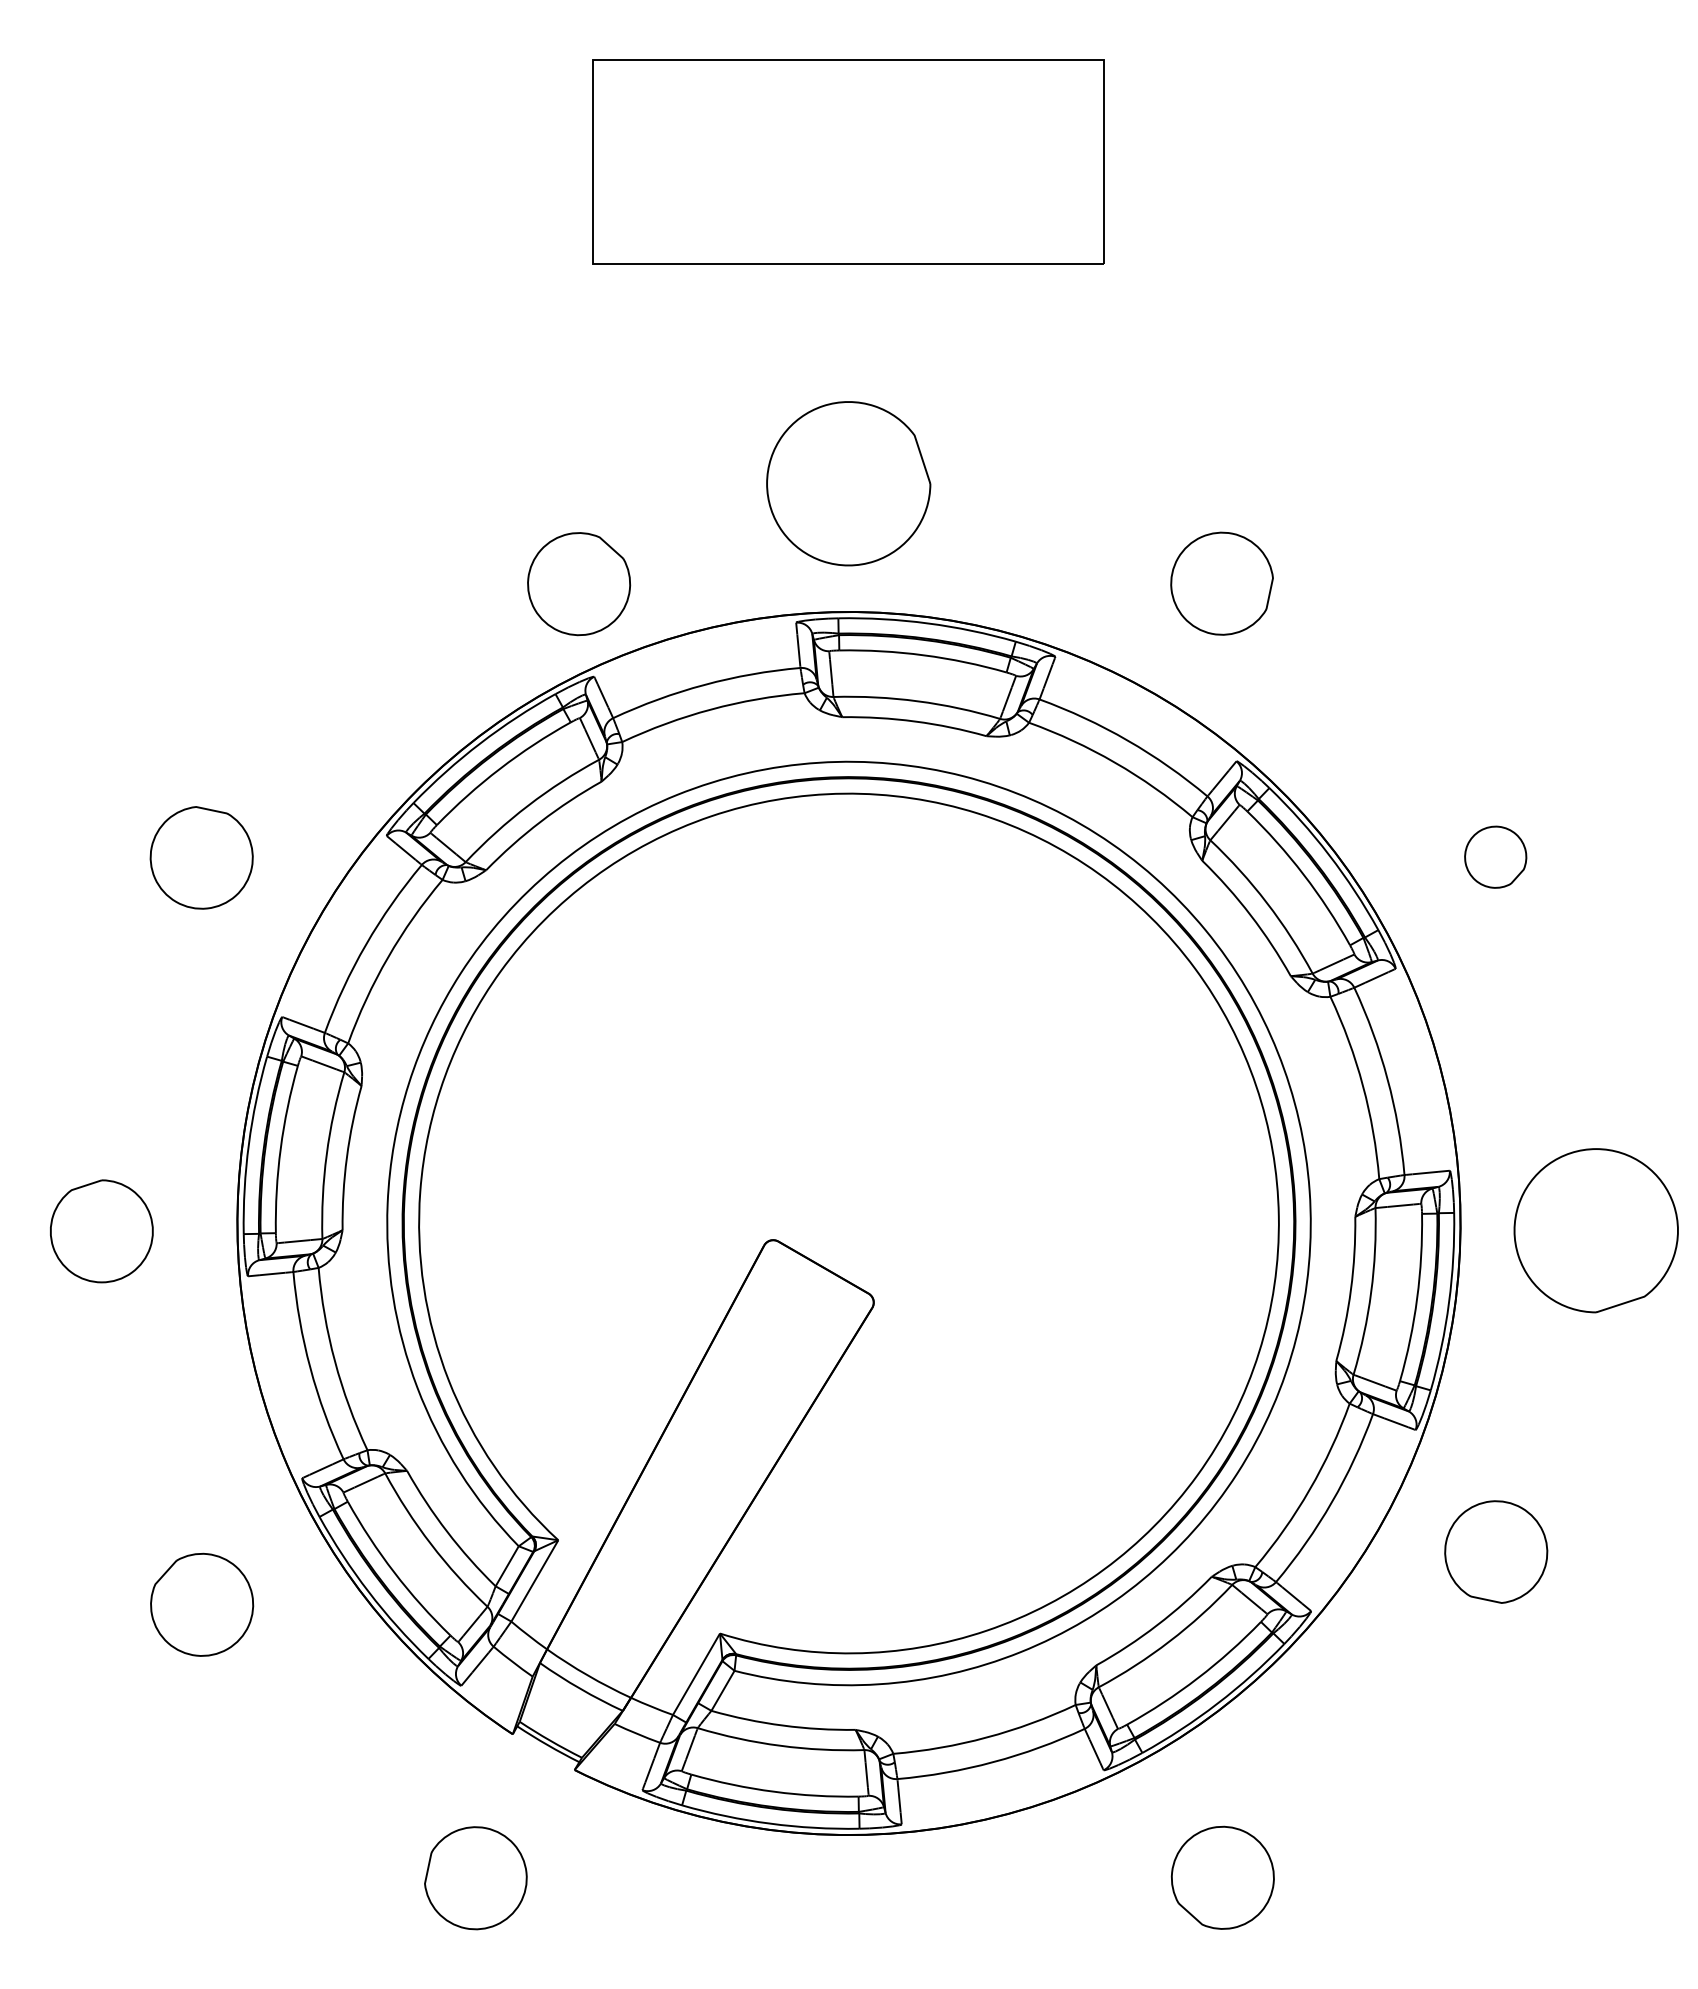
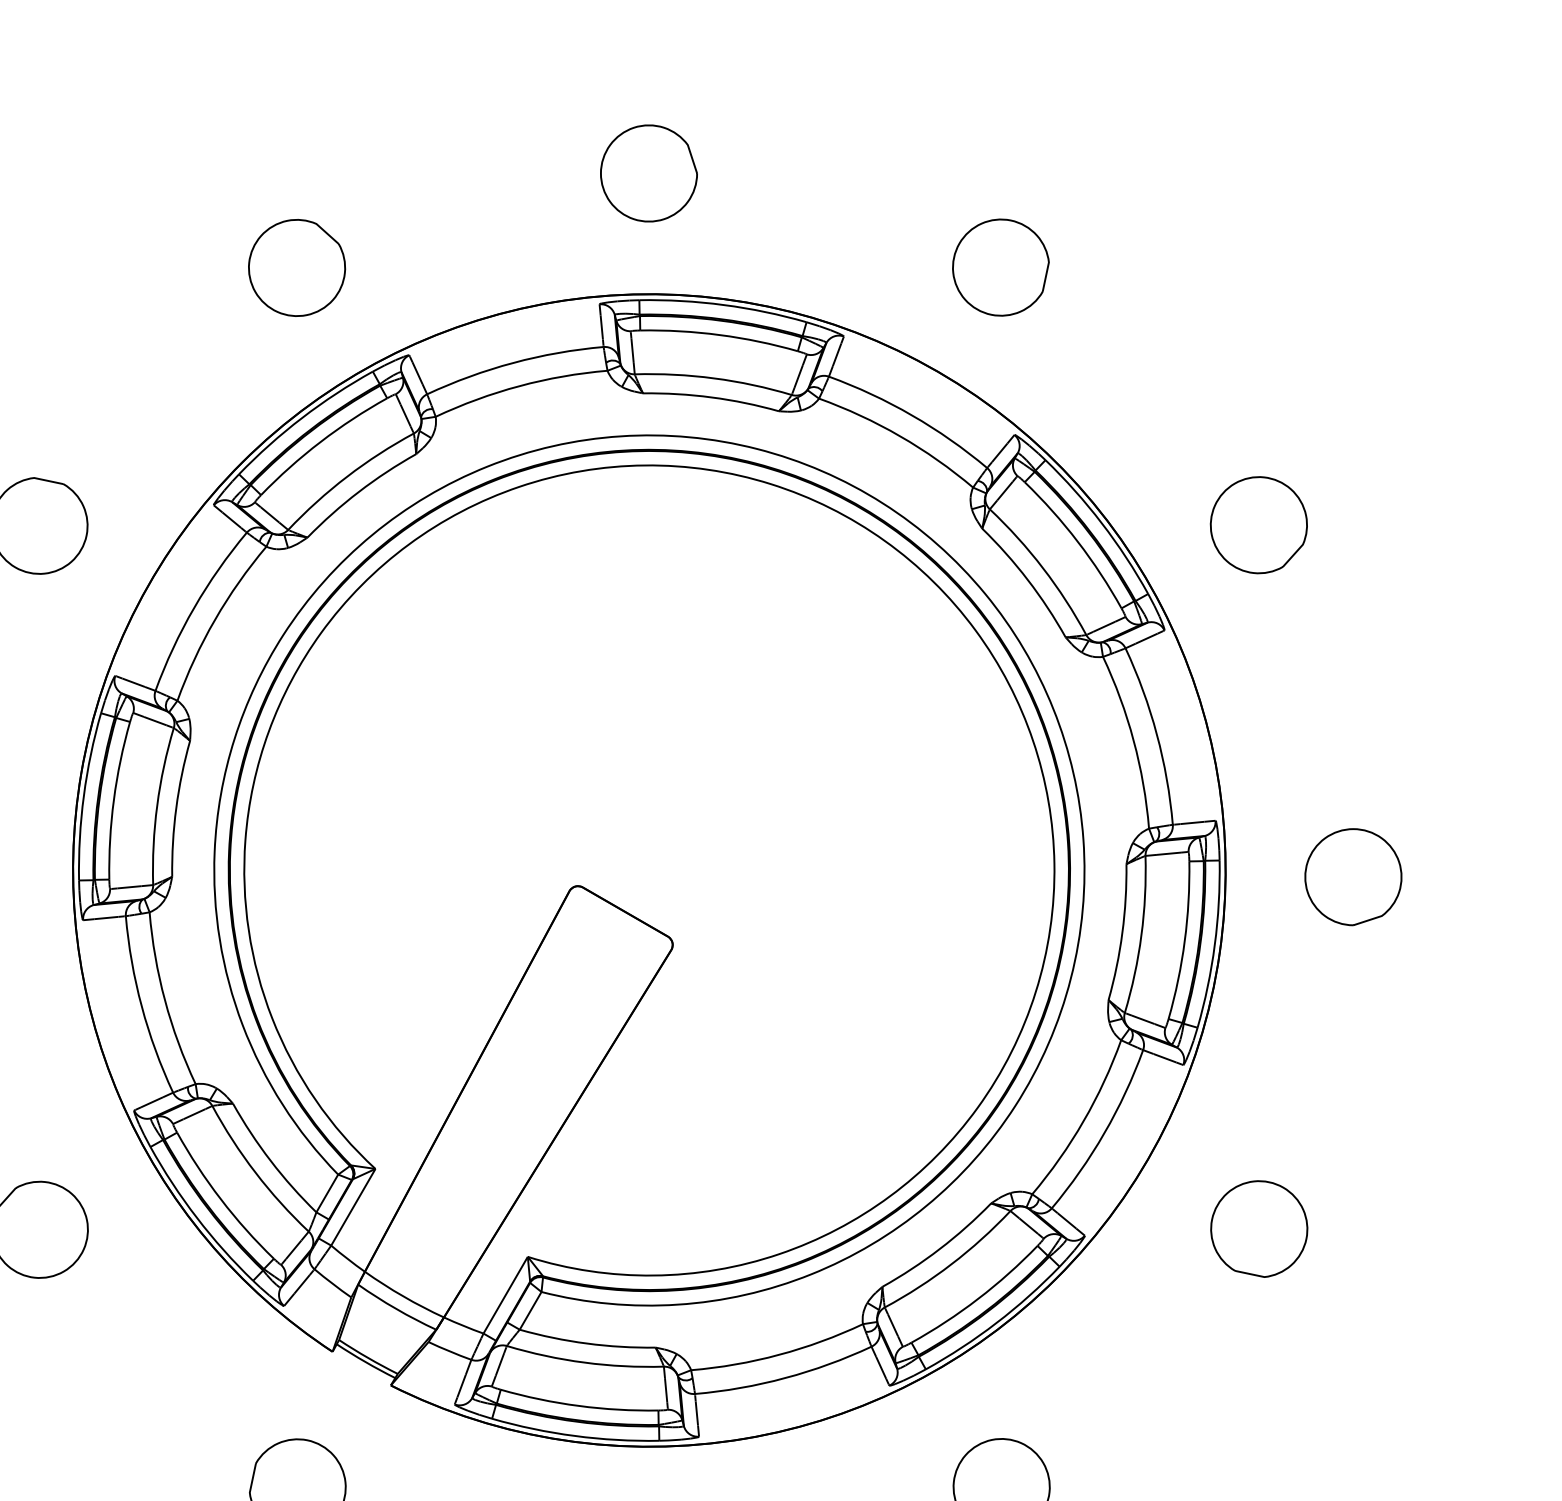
part: (848, 483) -> (648, 173), size x0.62
part: (579, 584) -> (297, 268), moved
part: (1495, 857) -> (1258, 525), size x1.67
part: (1595, 1230) -> (1352, 877), size x0.62
part: (1496, 1551) -> (1259, 1228), moved

